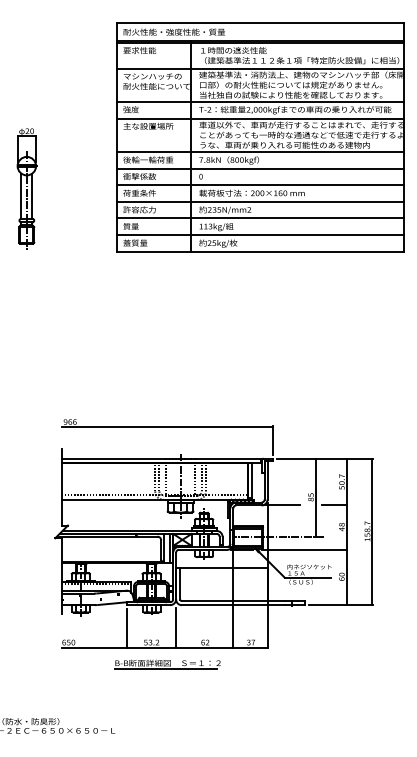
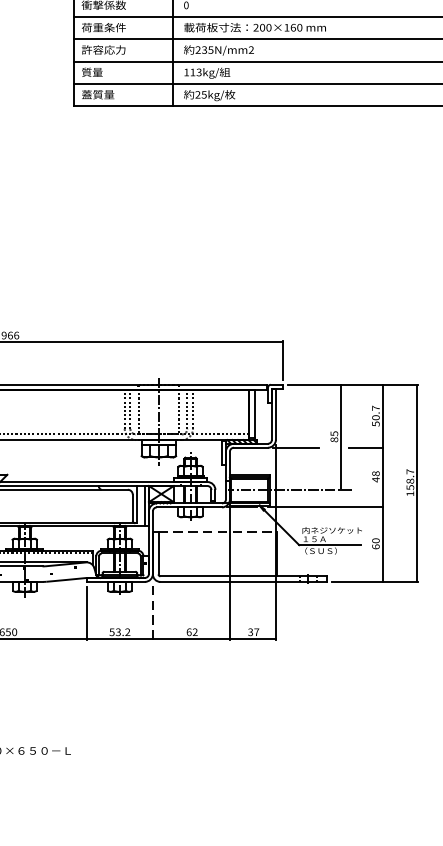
line: (224, 568) -> (217, 532), solid -> dashed
line: (176, 627) -> (153, 611), solid -> dashed
part: (167, 664) -> (141, 661), removed

